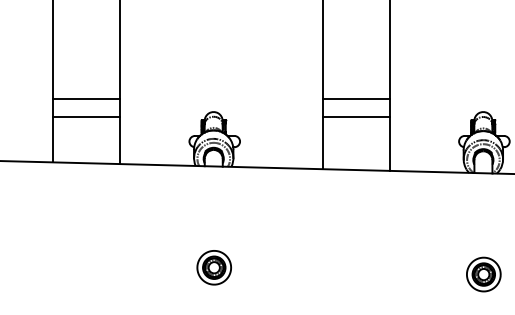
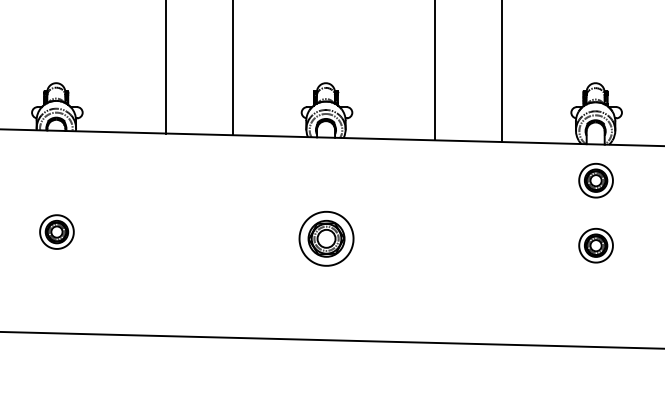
line: (86, 98) -> (198, 69), removed
line: (356, 98) -> (468, 69), removed
line: (86, 116) -> (198, 87), removed
line: (356, 116) -> (468, 87), removed
part: (483, 209) -> (595, 180), added
part: (214, 267) -> (326, 238), size x1.6

